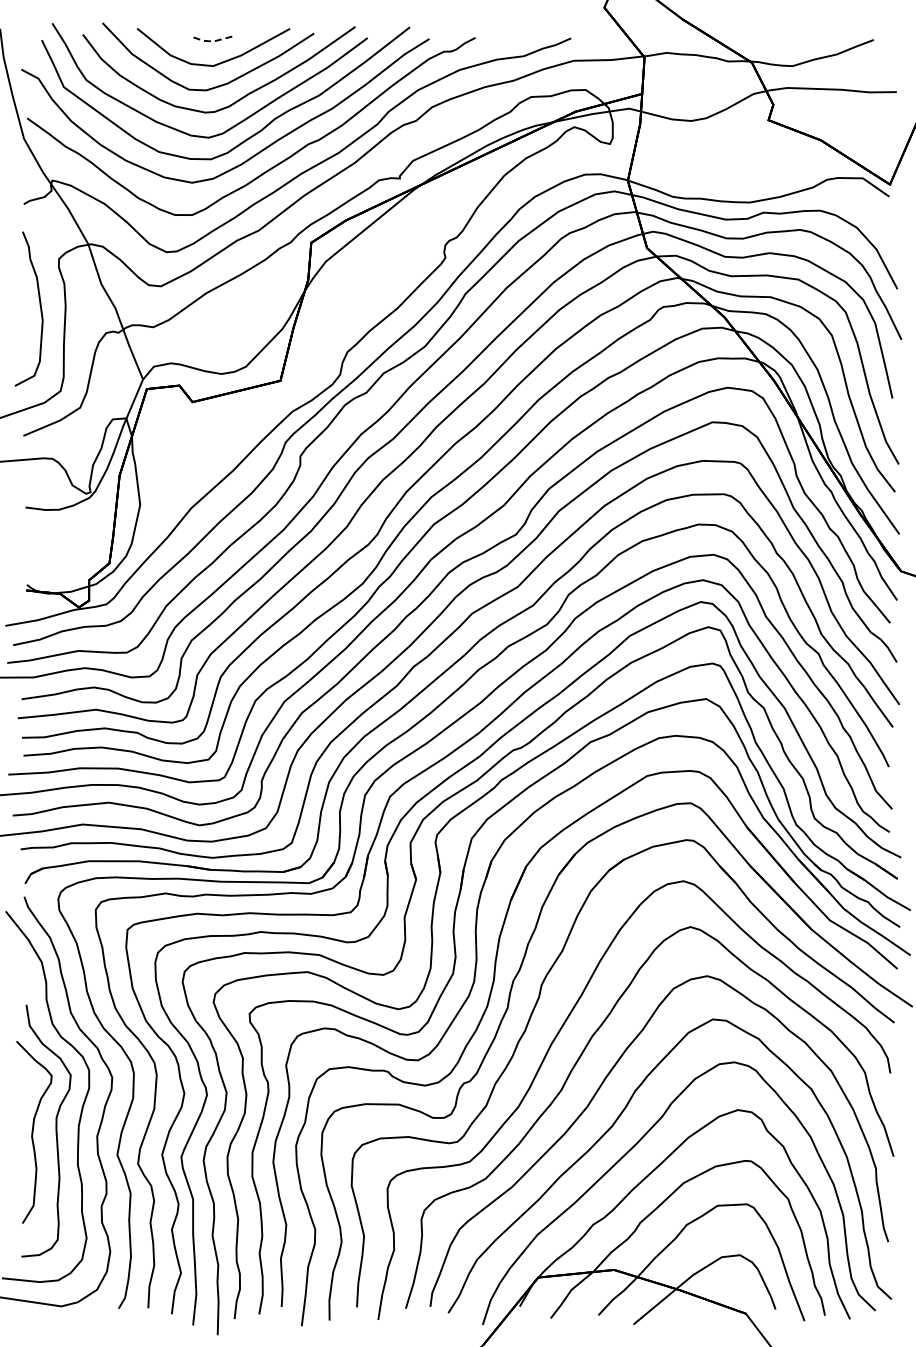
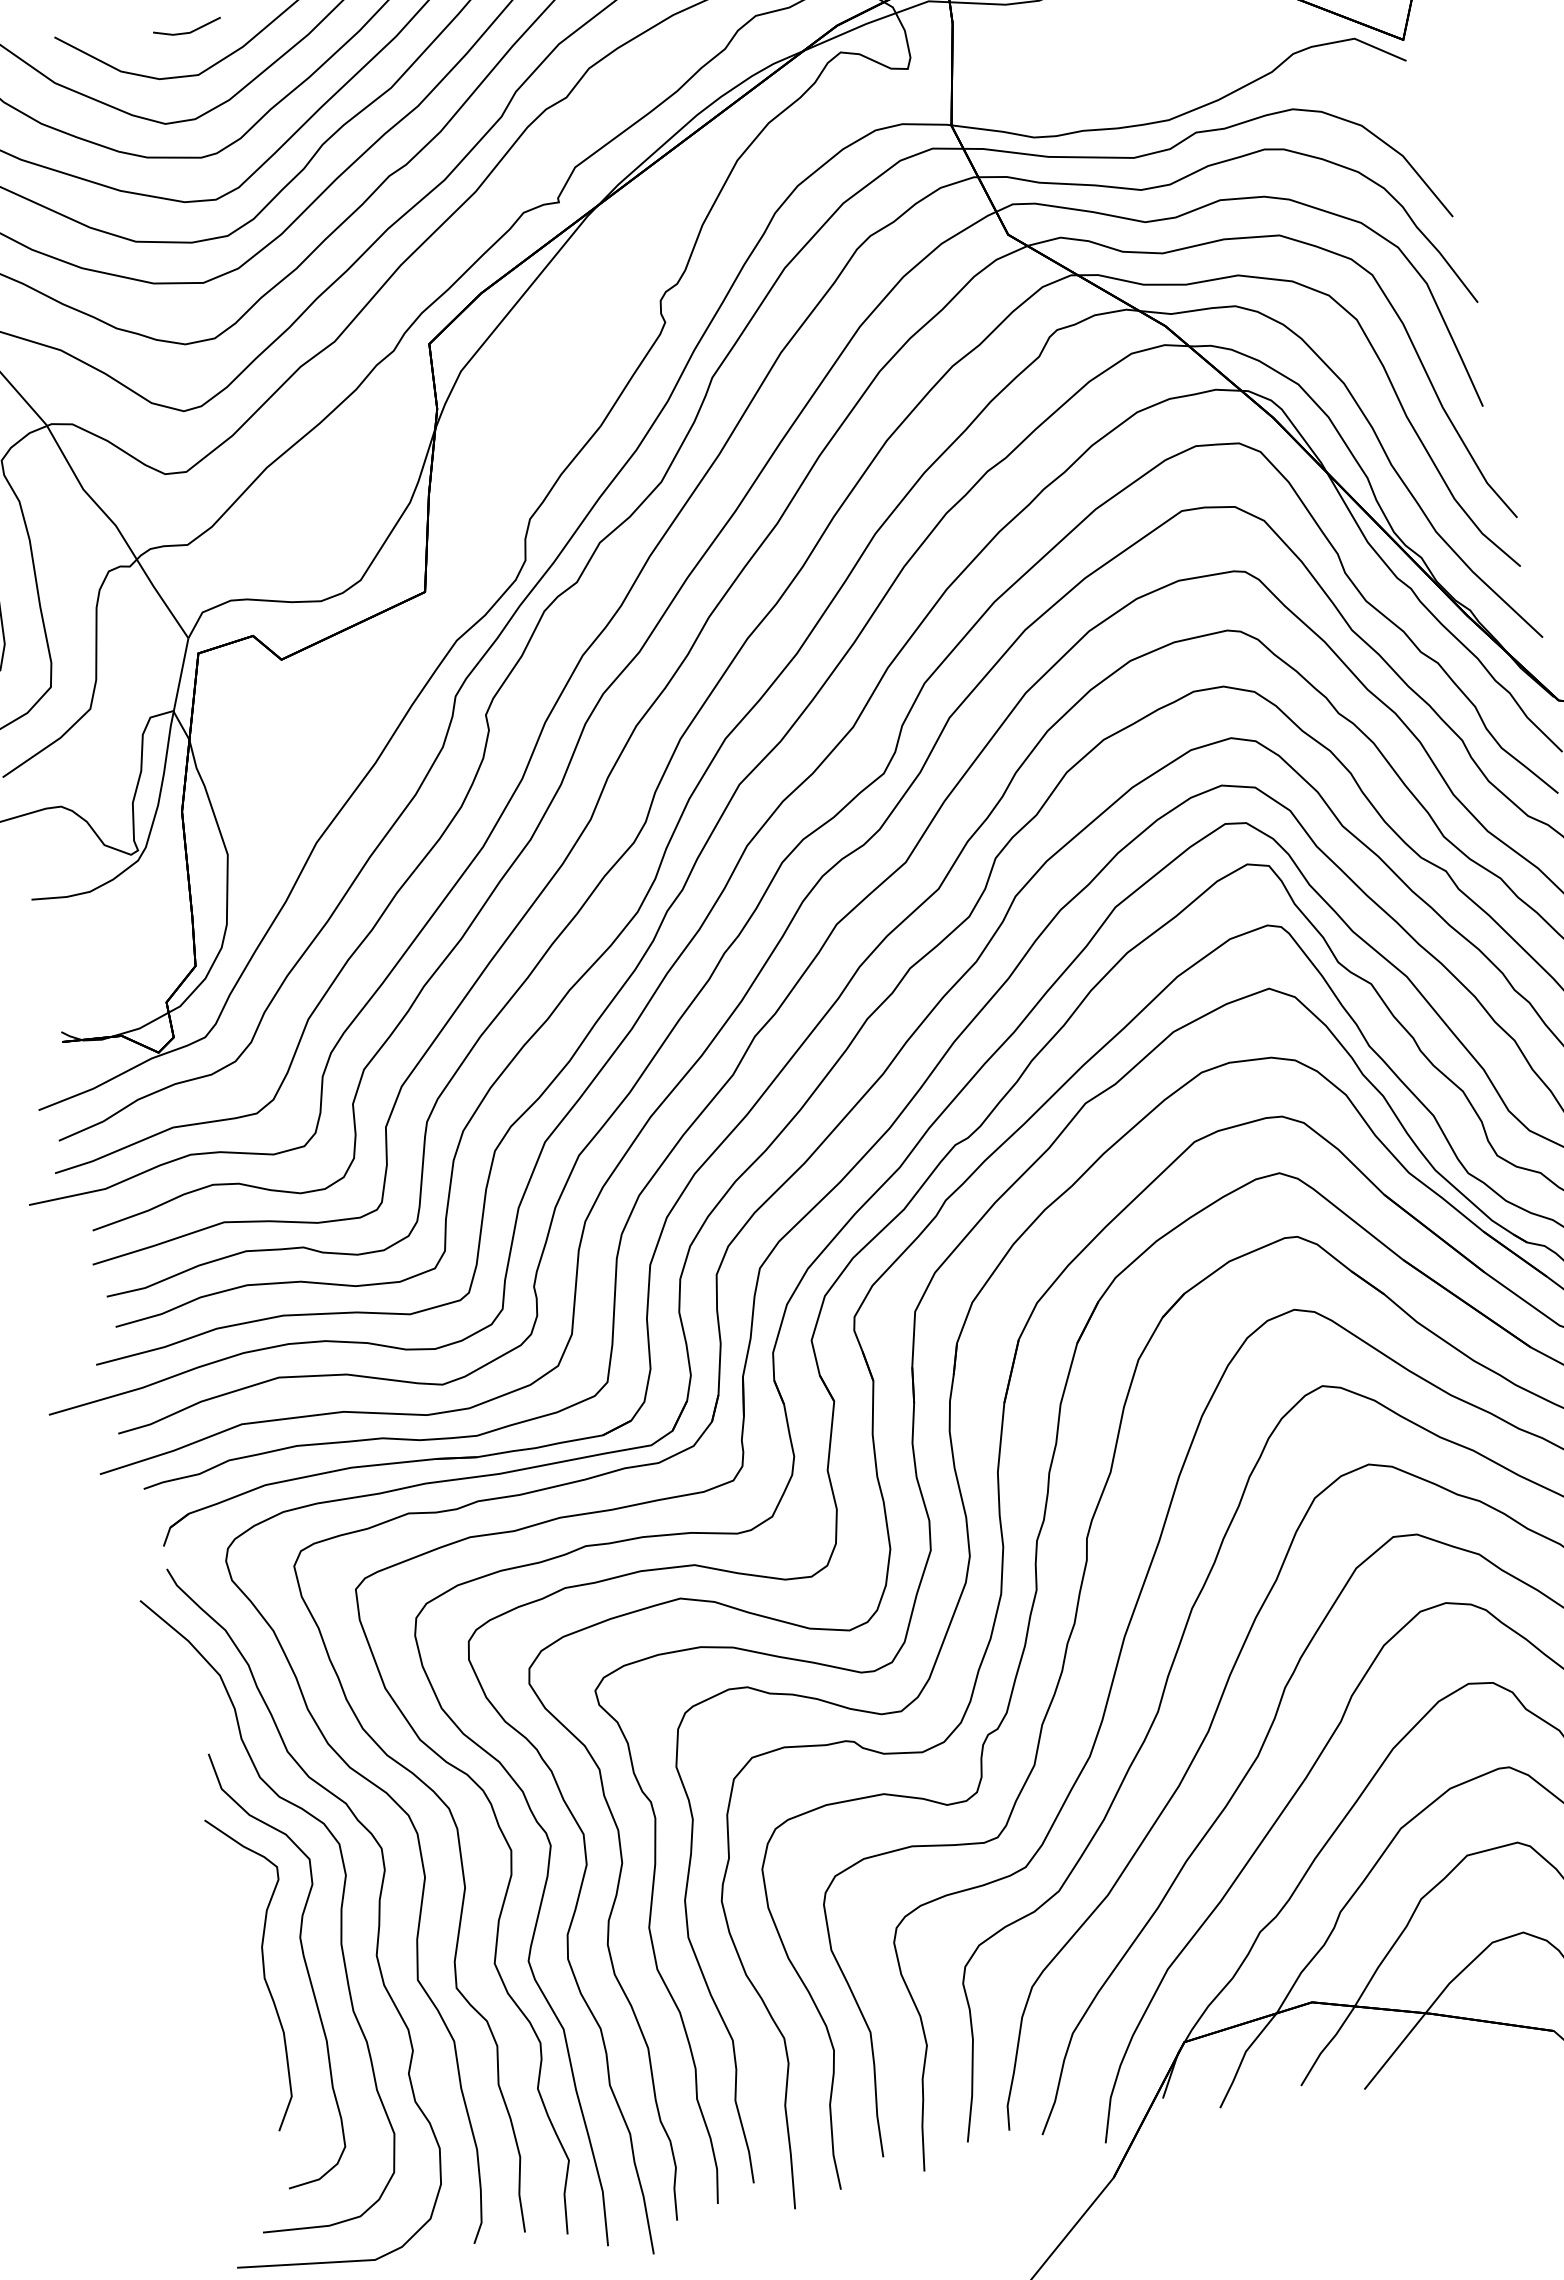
line: (212, 41) -> (188, 32), dashed -> solid

